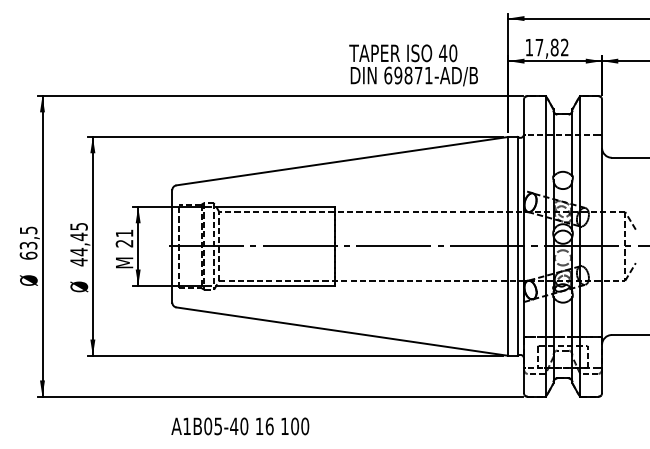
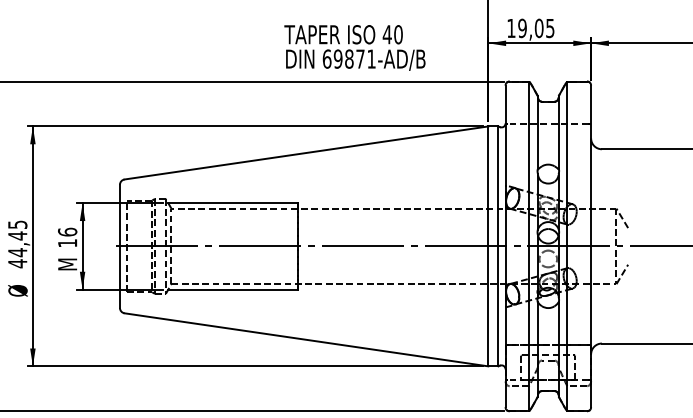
text: (551, 47) -> (535, 28), 17,82 -> 19,05
text: (413, 65) -> (354, 48), moved
text: (124, 238) -> (67, 237), 21 -> 16

